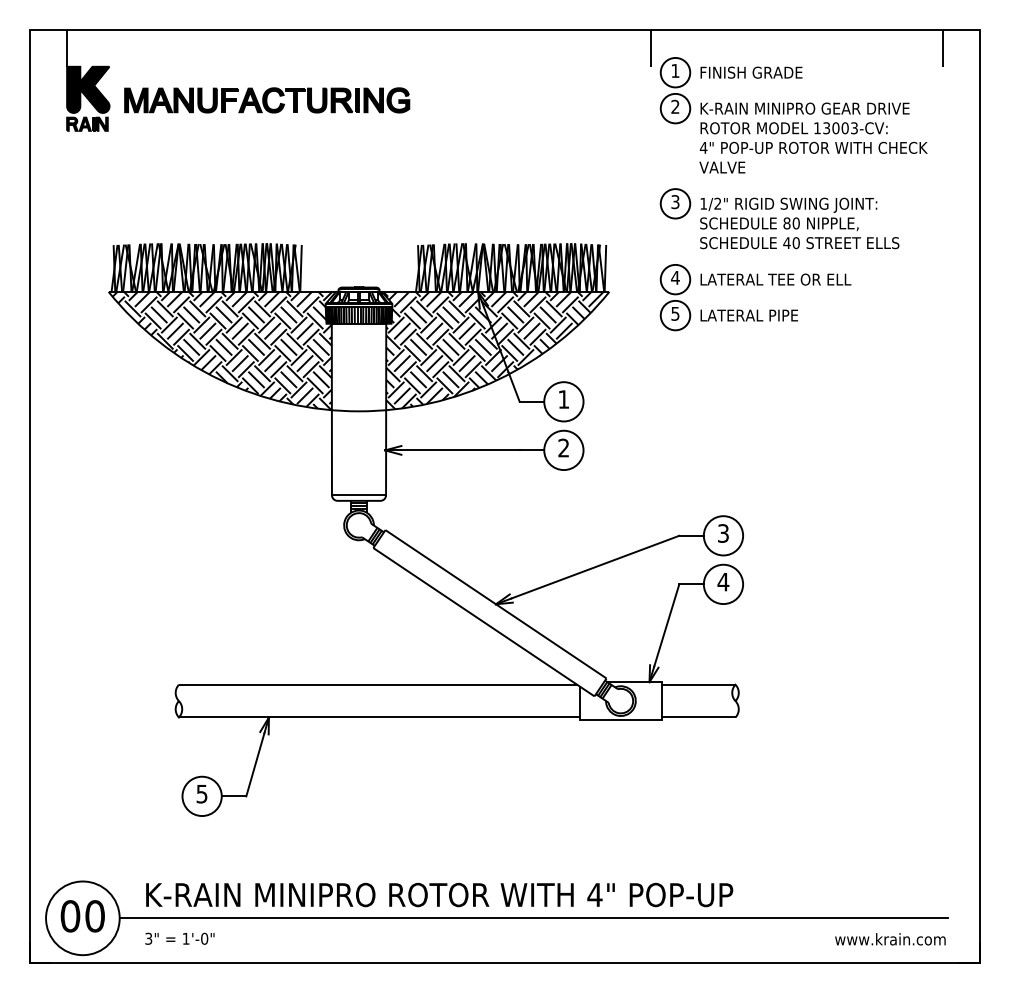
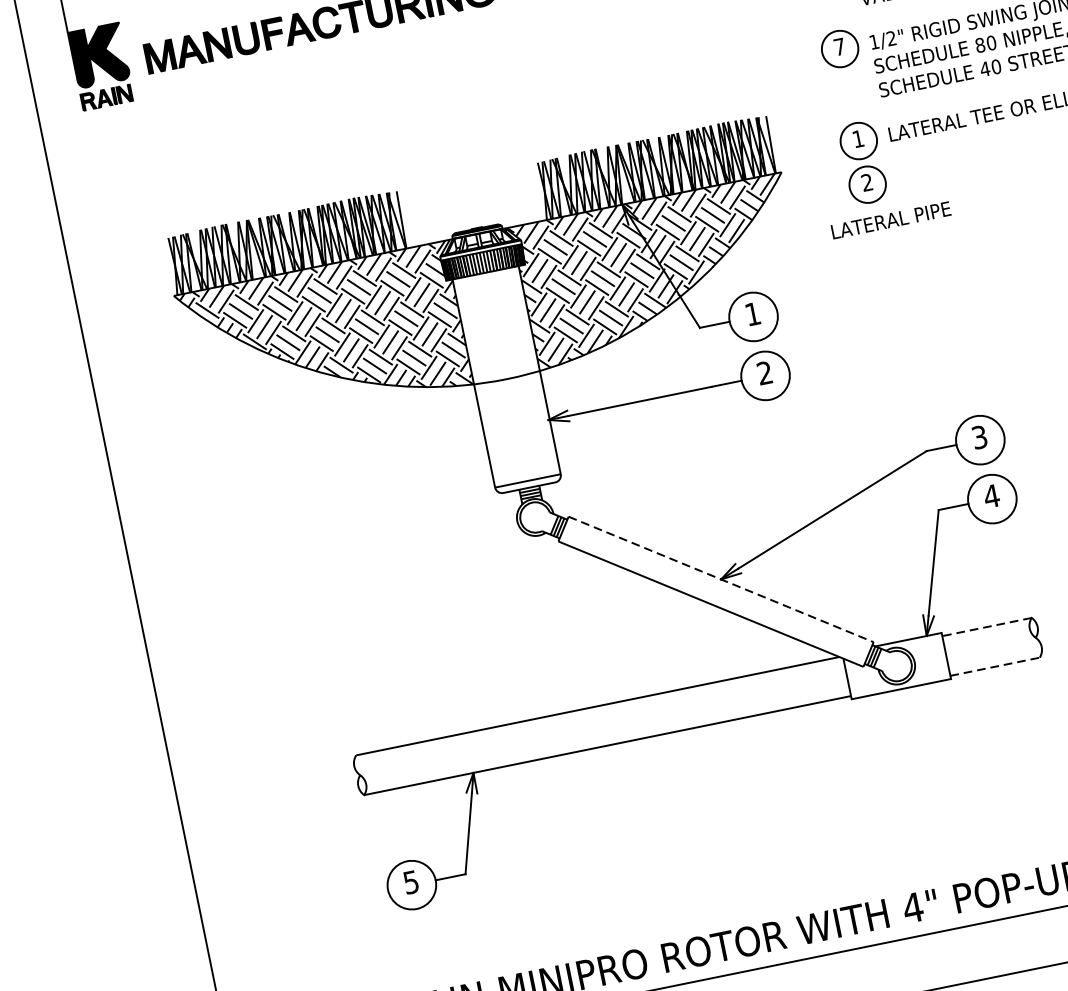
text: (675, 202) -> (839, 47), 3 -> 7
text: (675, 277) -> (858, 138), 4 -> 1
text: (675, 313) -> (867, 182), 5 -> 2
text: (748, 315) -> (890, 220), moved
line: (496, 604) -> (721, 579), solid -> dashed
line: (698, 684) -> (986, 626), solid -> dashed
line: (698, 717) -> (994, 666), solid -> dashed

